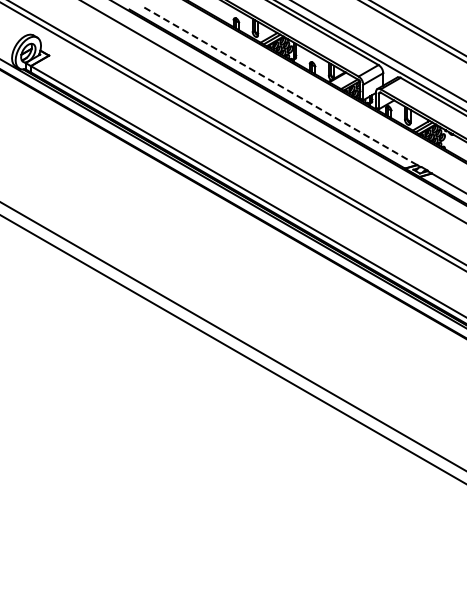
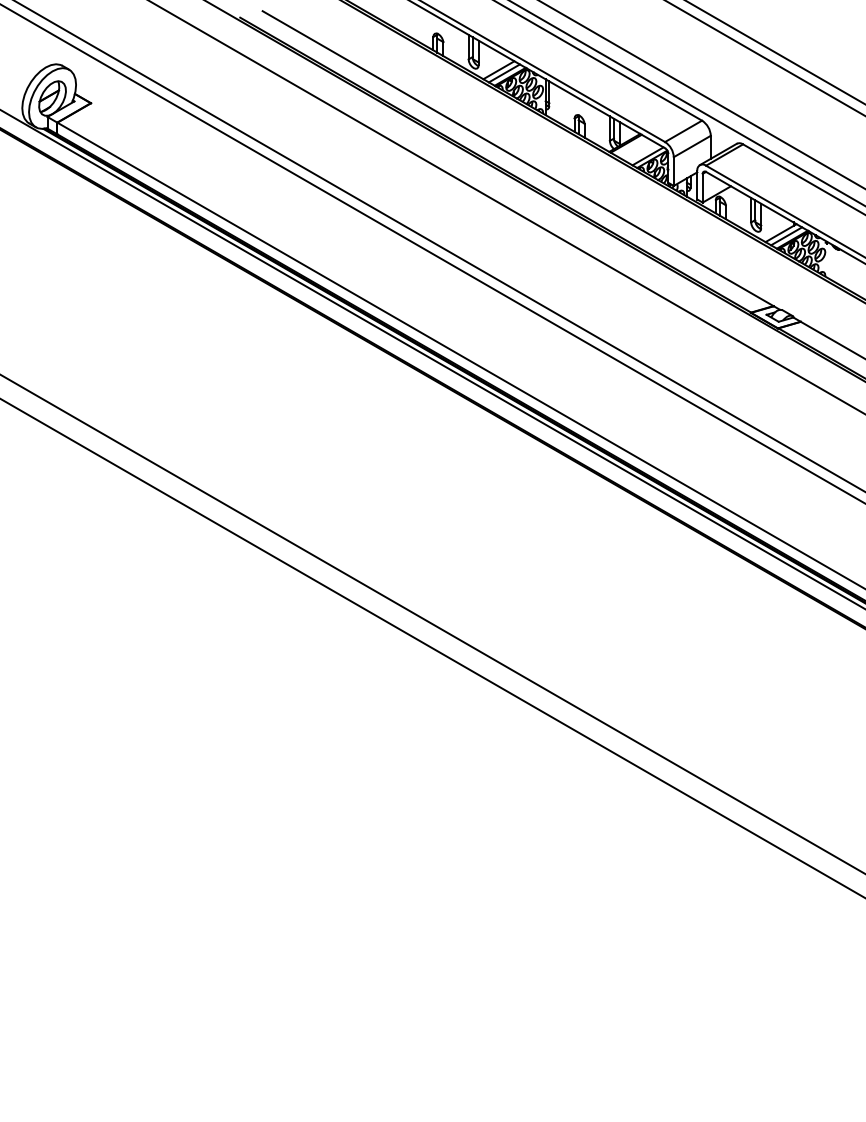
line: (278, 85) -> (516, 158), dashed -> solid

